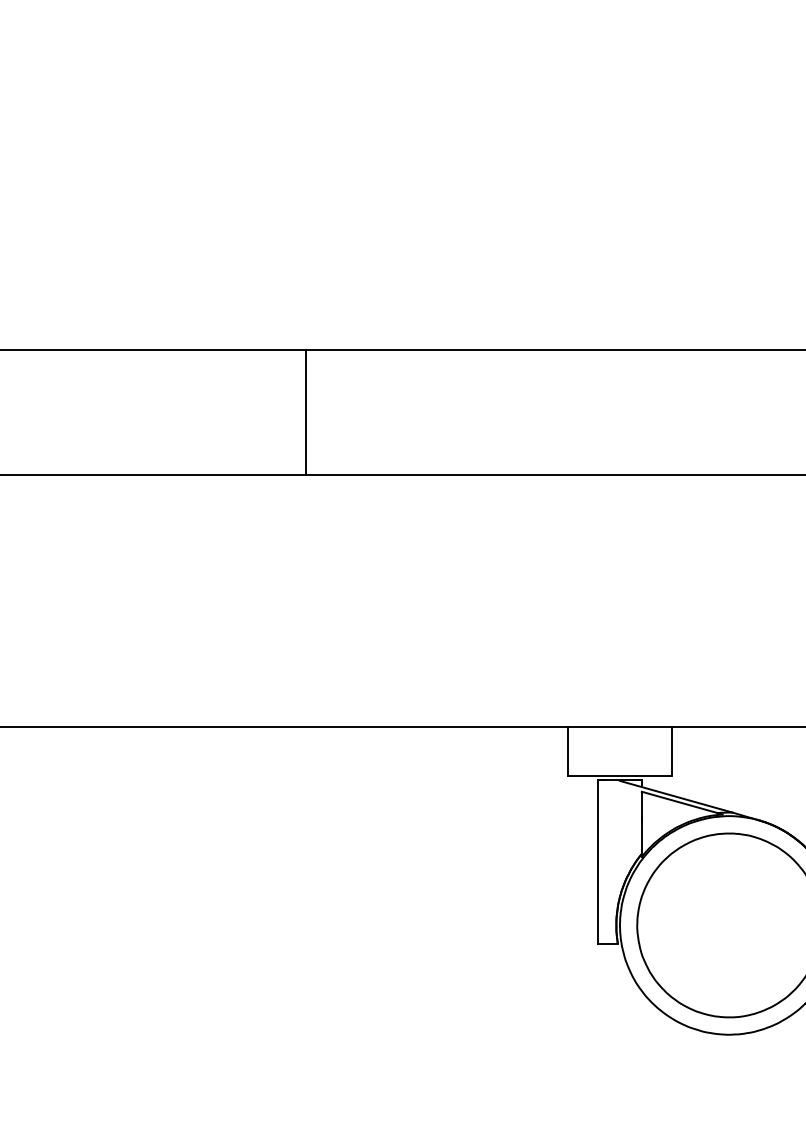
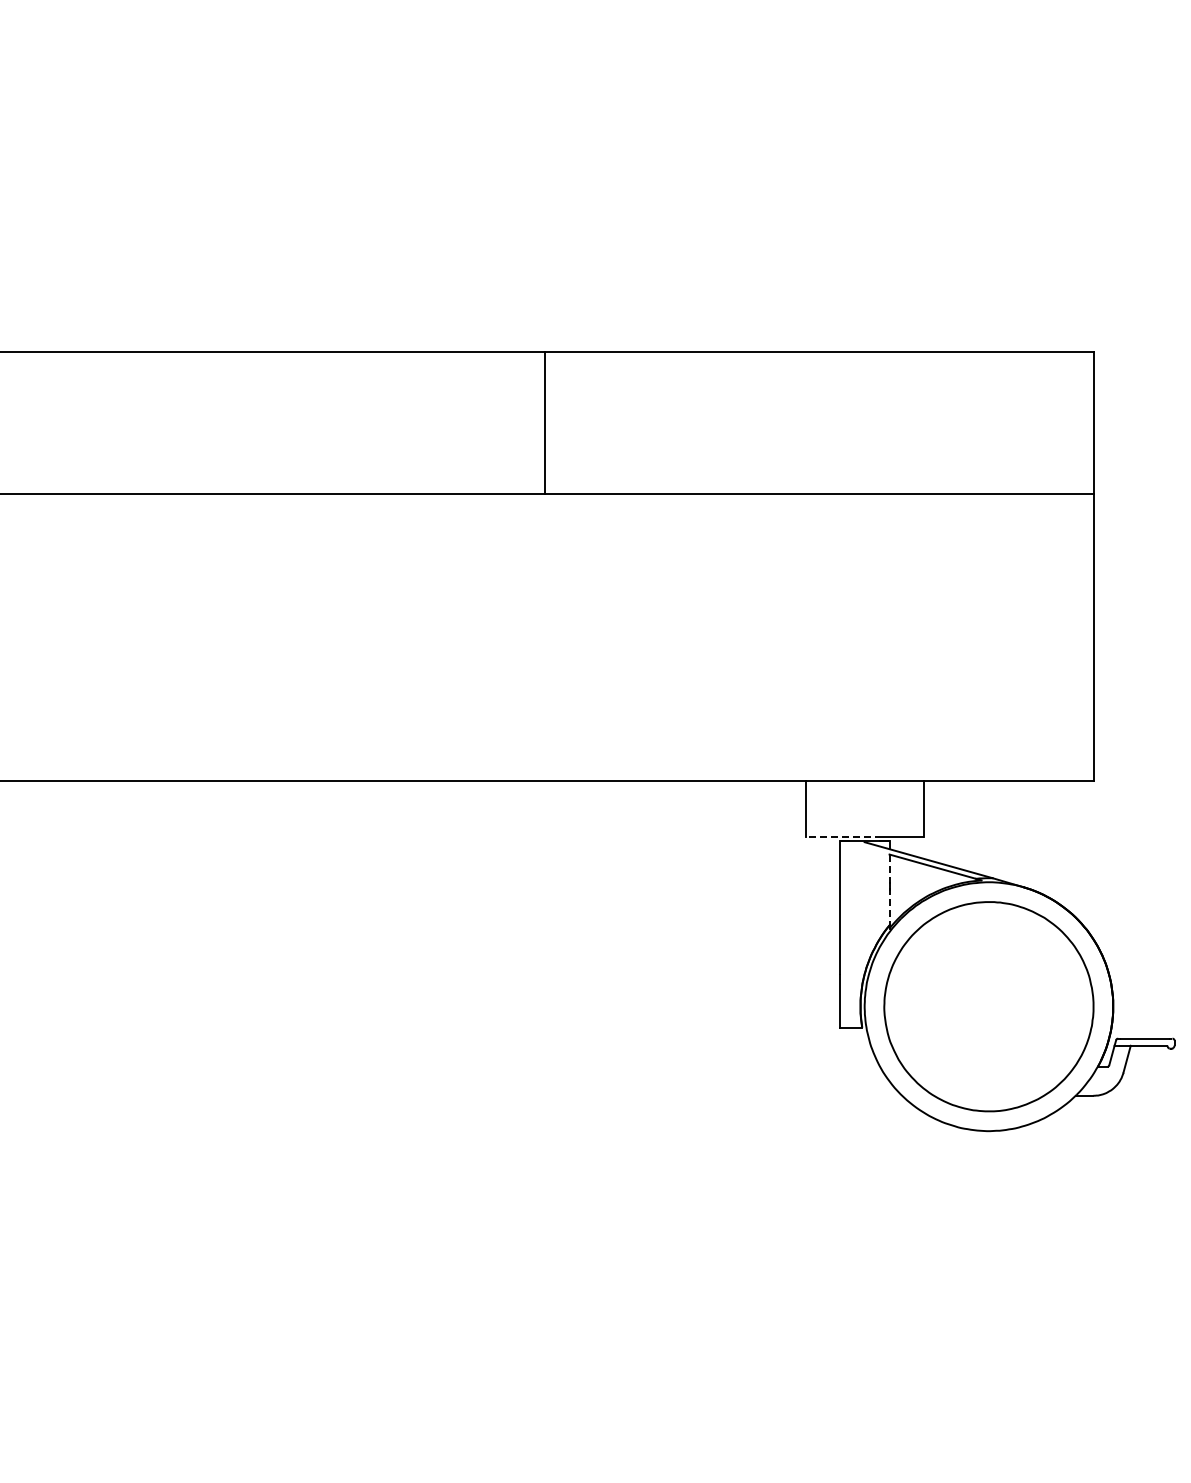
line: (305, 412) -> (544, 422), moved
line: (601, 775) -> (843, 836), solid -> dashed
line: (641, 823) -> (889, 890), solid -> dashed

